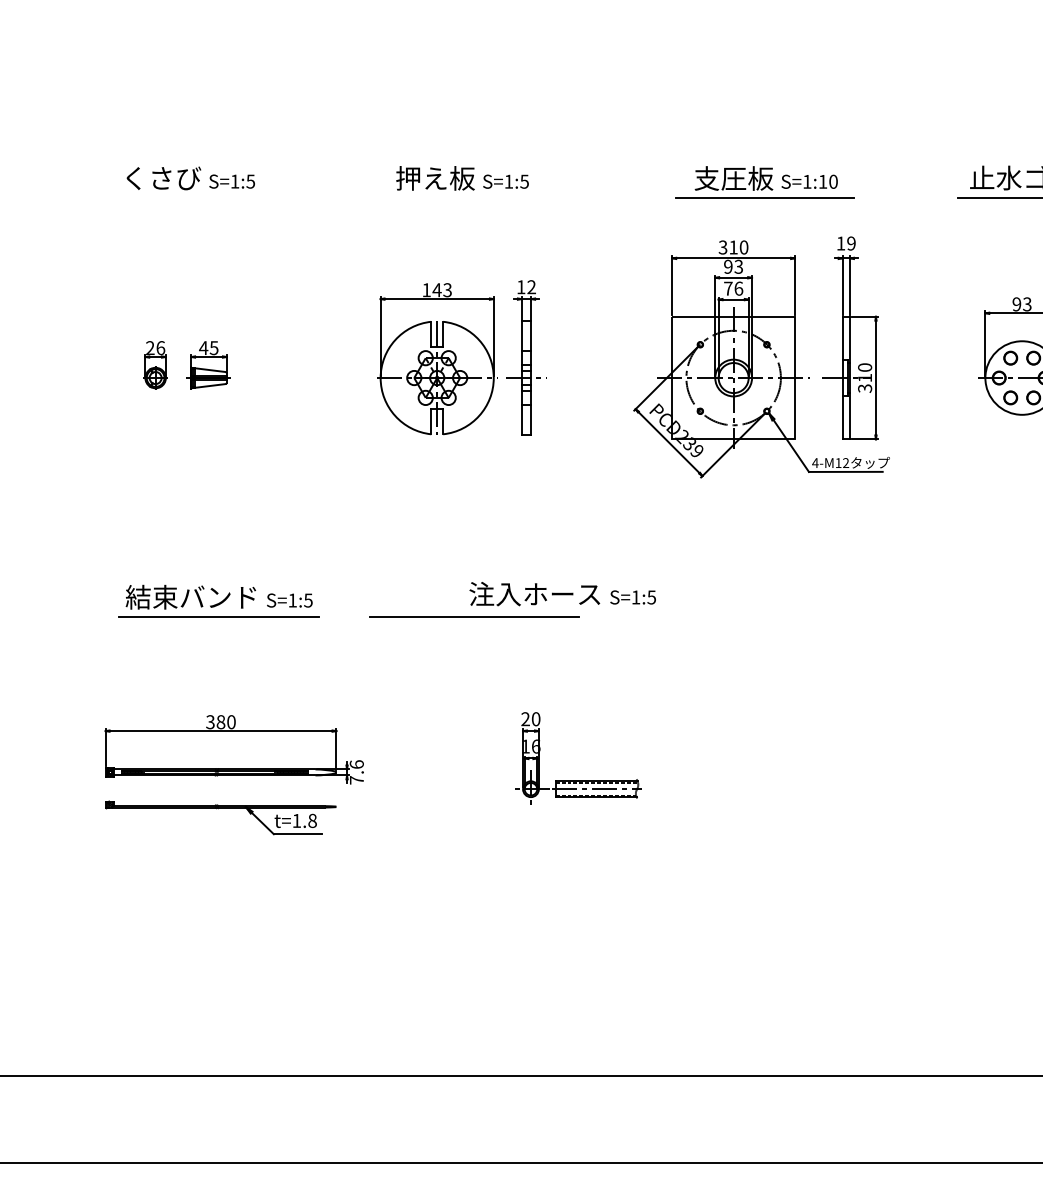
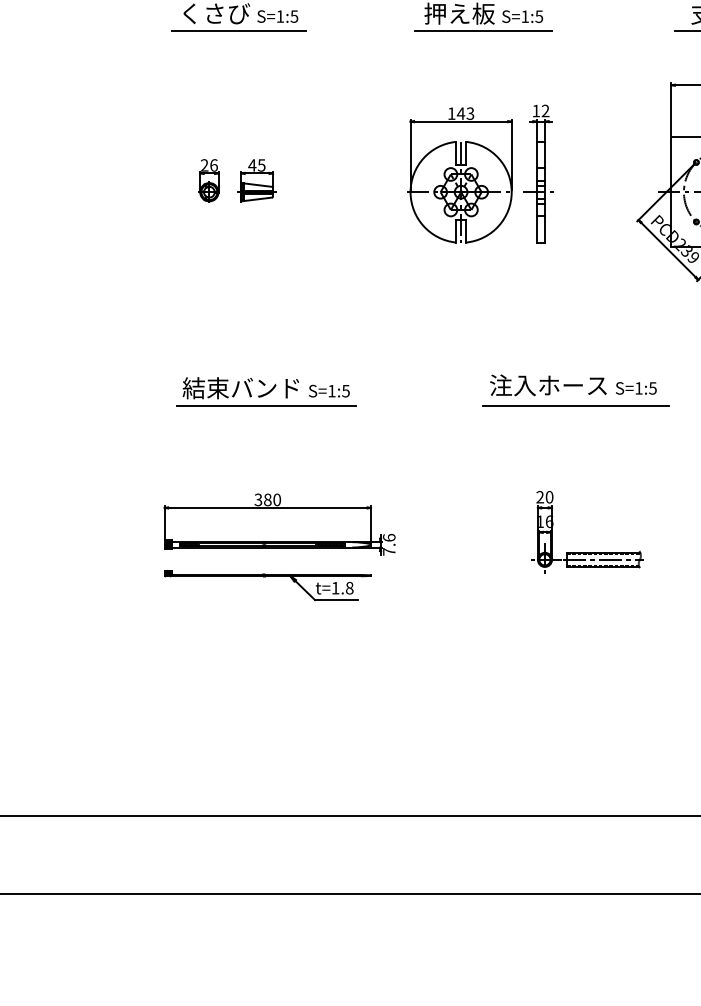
line: (188, 198) -> (238, 31), added
line: (462, 198) -> (483, 31), added
line: (474, 616) -> (575, 405), moved

